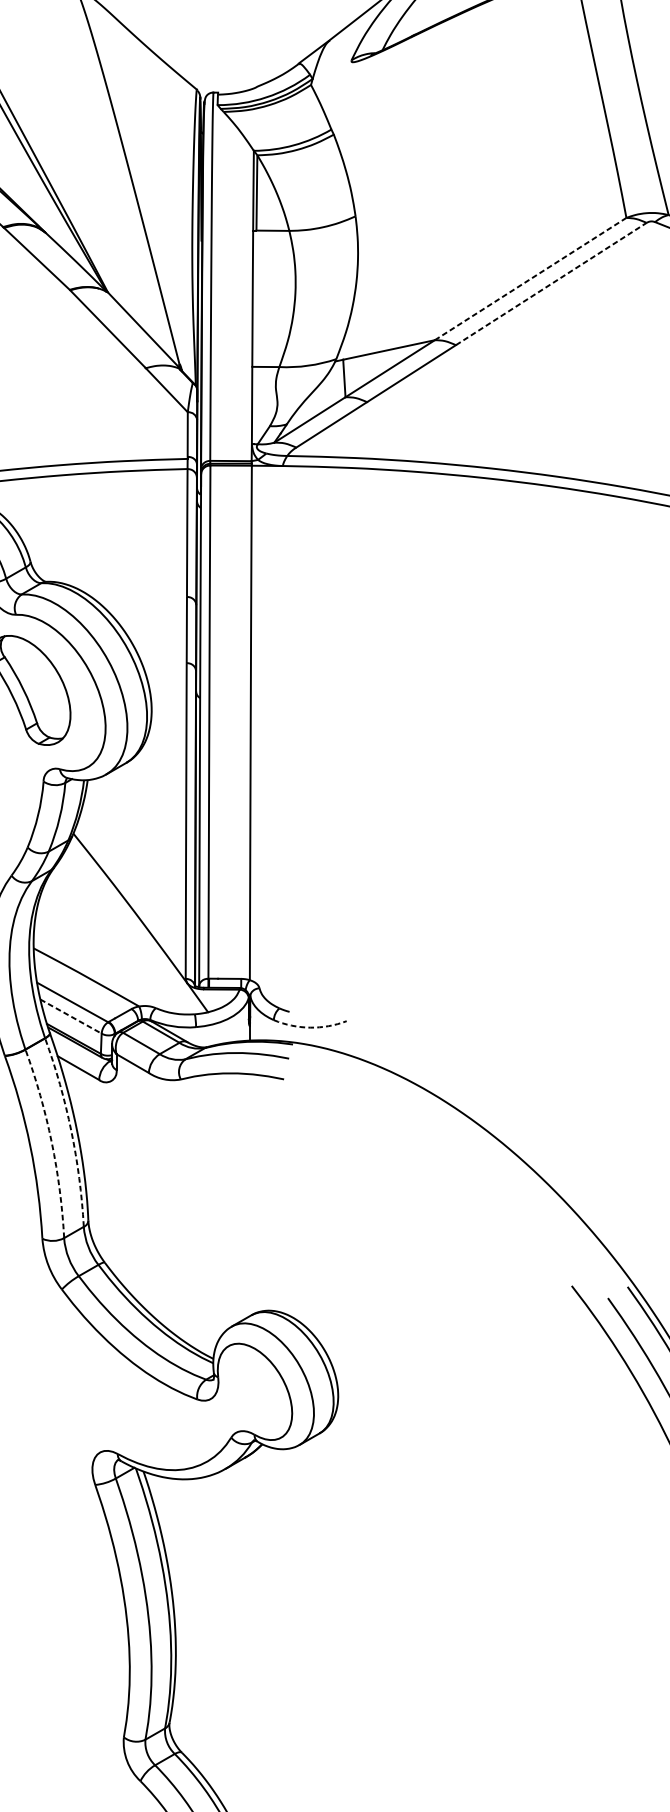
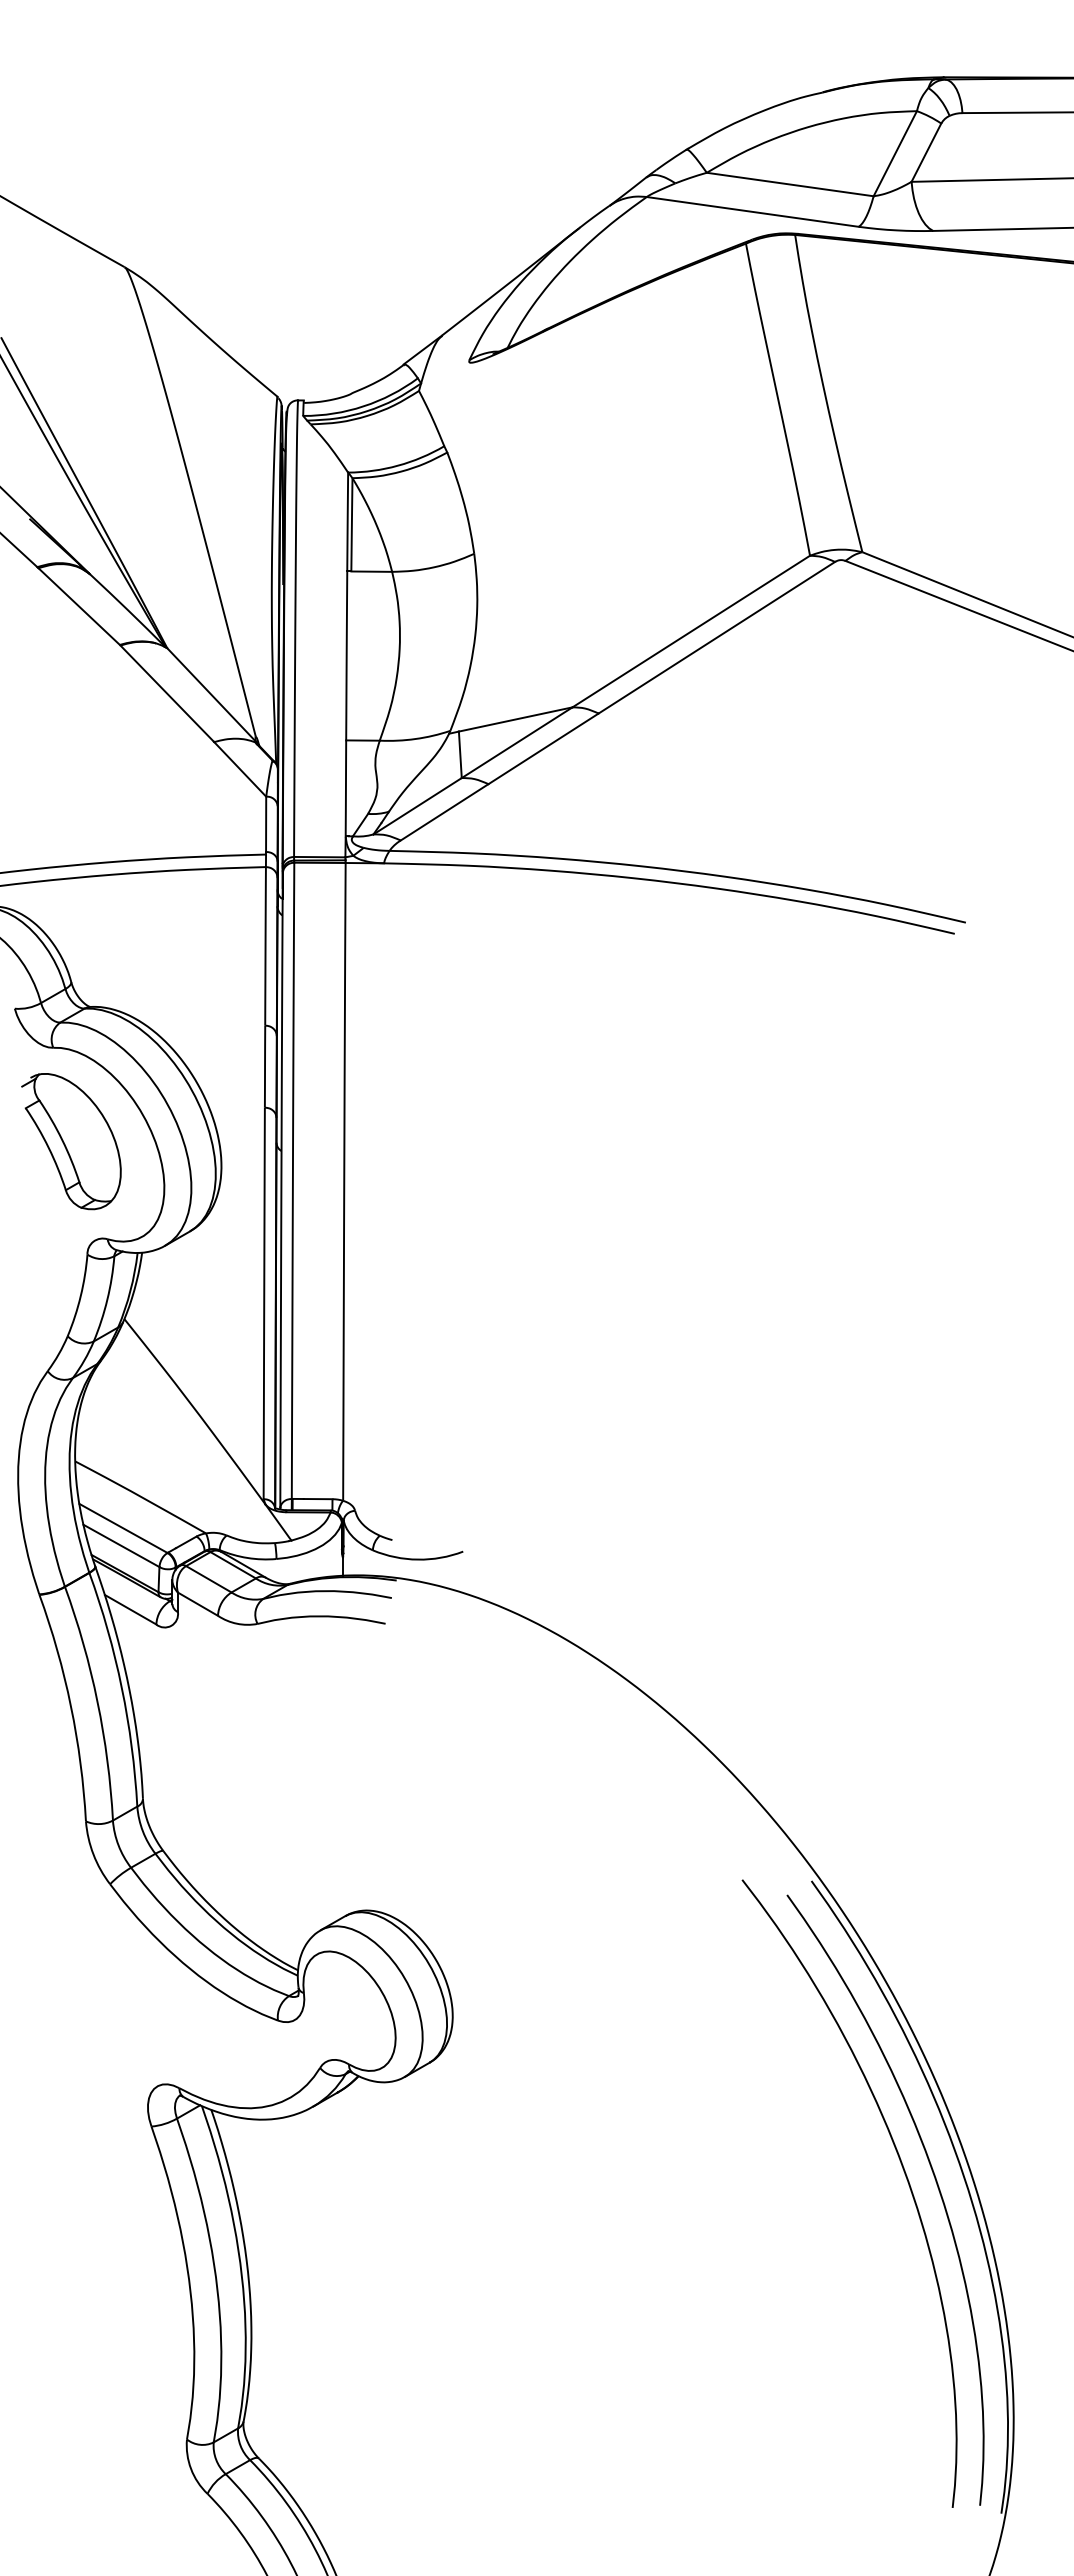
line: (530, 279) -> (691, 631), dashed -> solid
line: (551, 283) -> (717, 637), dashed -> solid
line: (71, 1016) -> (121, 1545), dashed -> solid
arc: (309, 1027) -> (417, 1559), dashed -> solid
arc: (71, 1131) -> (121, 1688), dashed -> solid
arc: (51, 1142) -> (97, 1702), dashed -> solid

